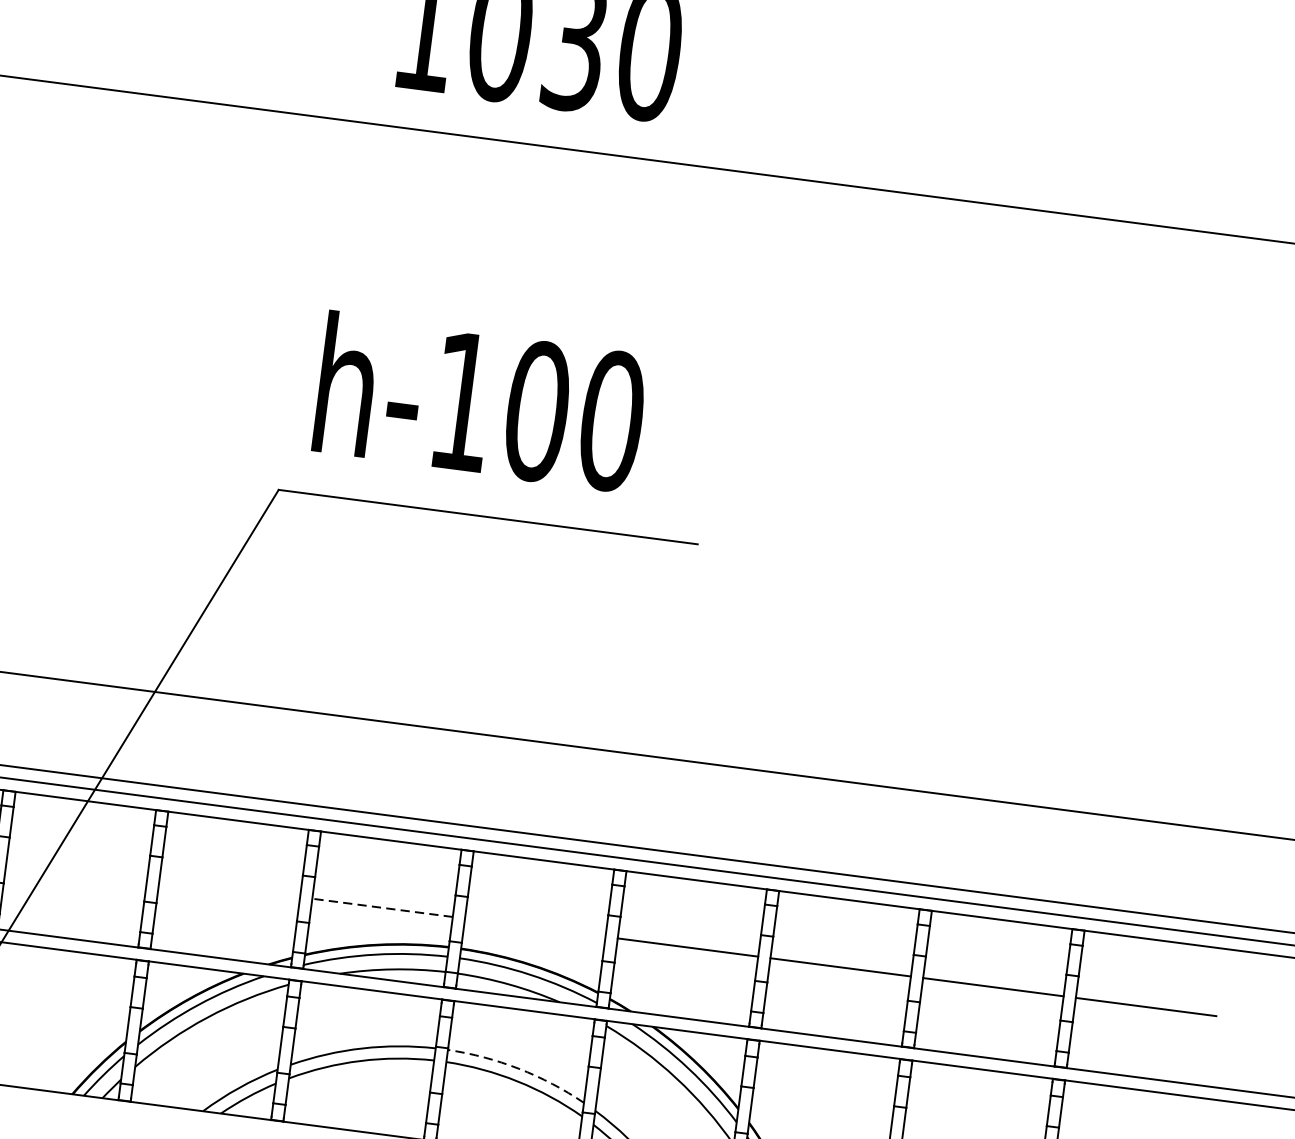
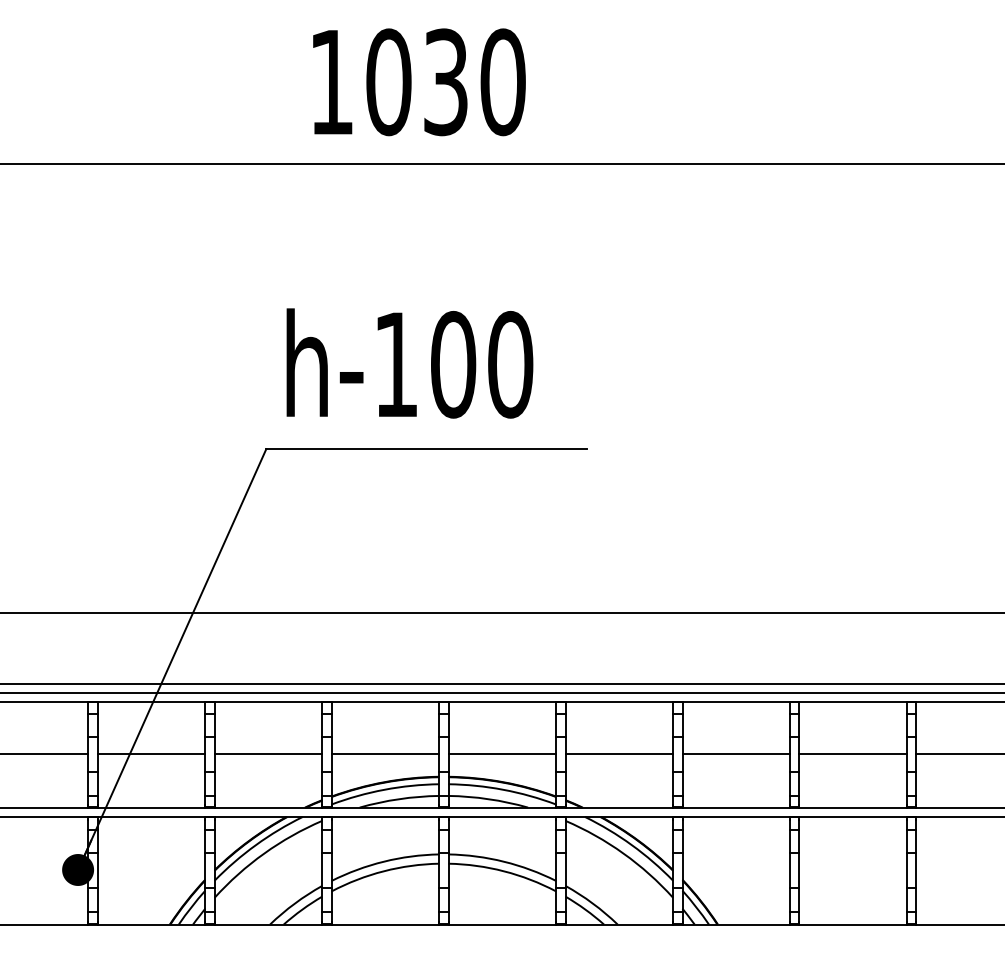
line: (77, 867) -> (151, 753), added
line: (229, 887) -> (268, 753), added
line: (382, 907) -> (385, 753), dashed -> solid
line: (535, 927) -> (502, 753), added
arc: (518, 1068) -> (503, 861), dashed -> solid

